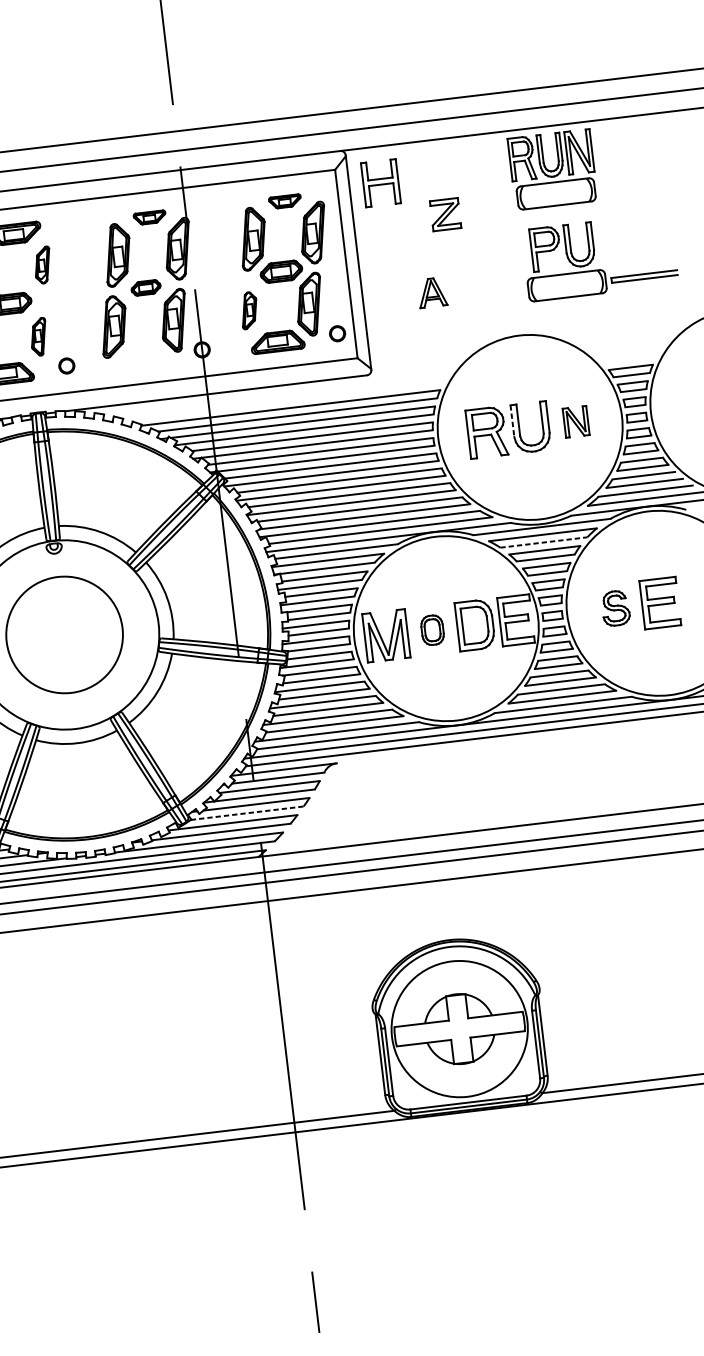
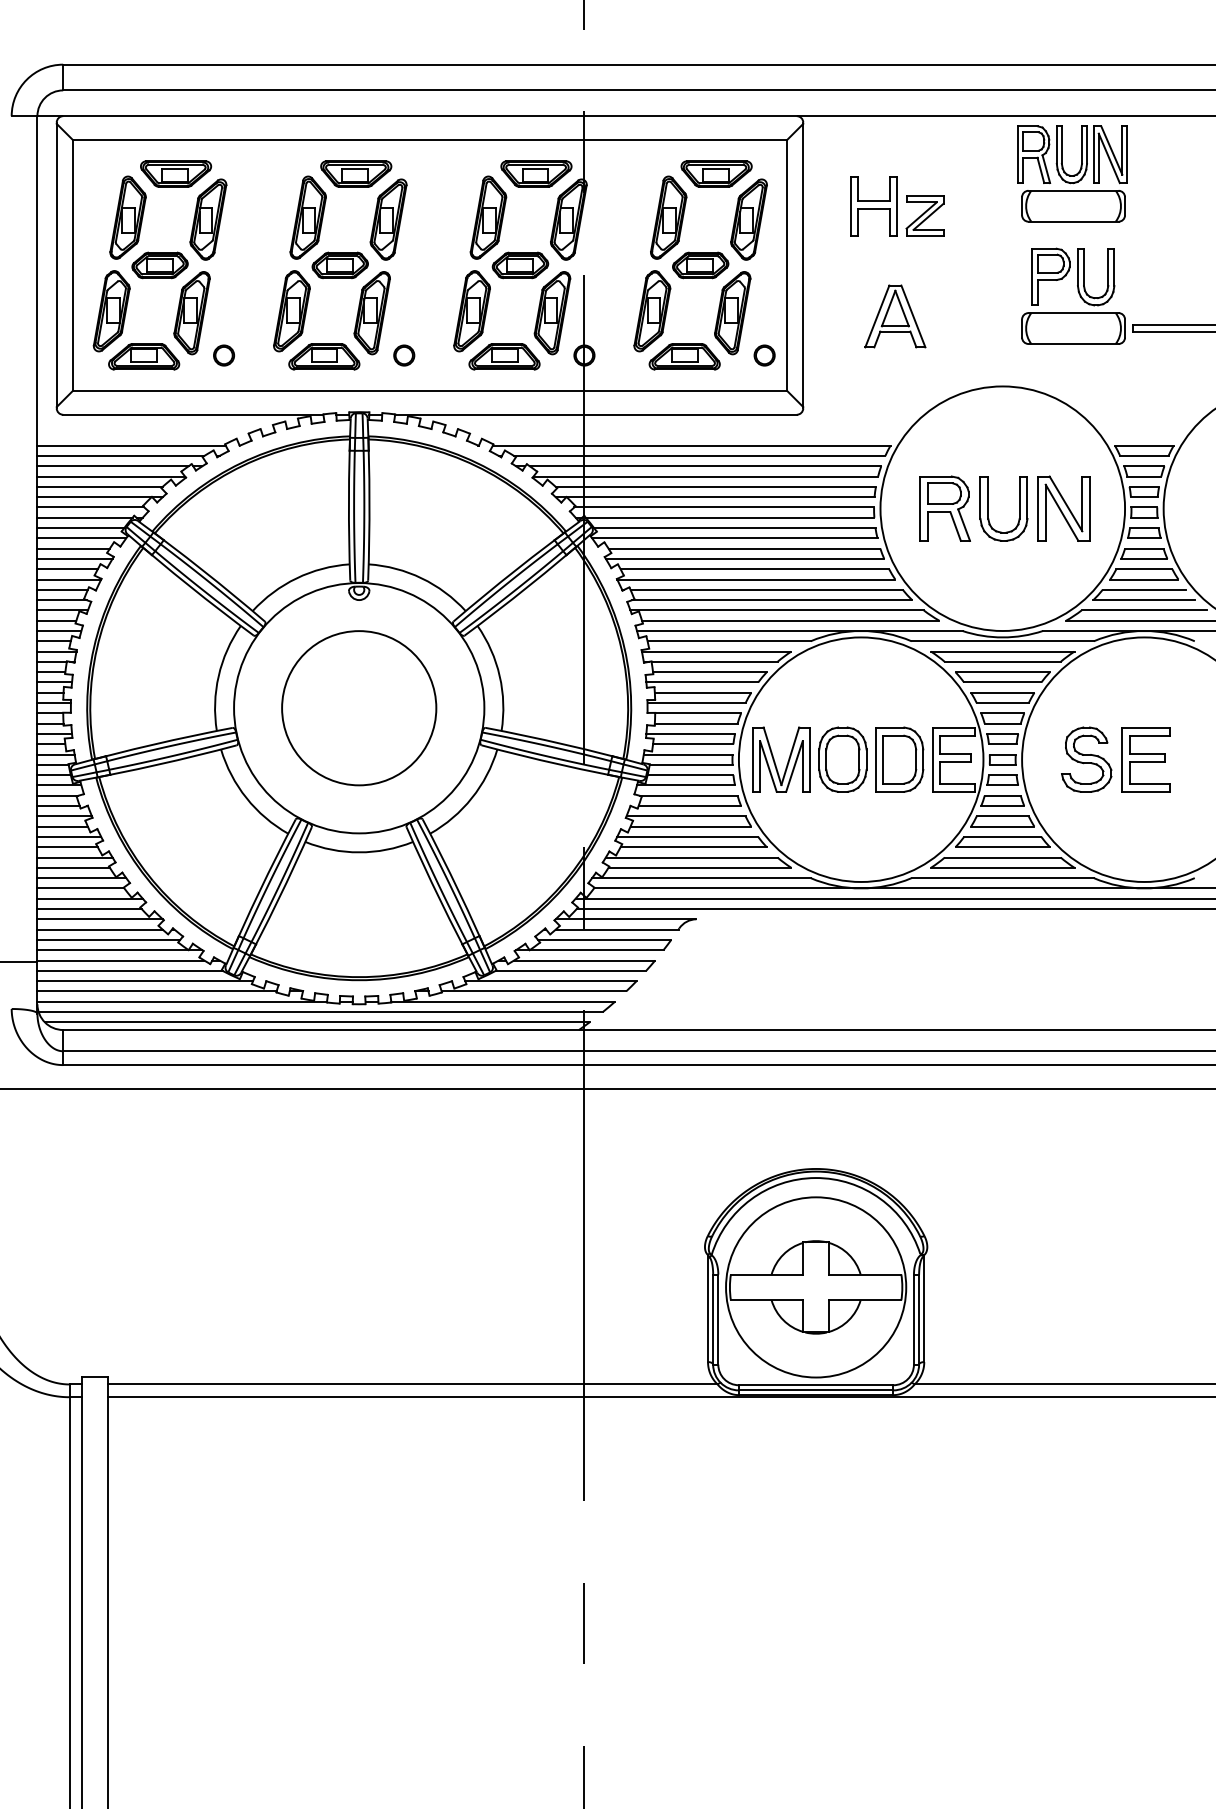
part: (380, 183) -> (873, 206), moved
part: (285, 201) -> (716, 173), size x1.67
part: (149, 217) -> (536, 173), size x1.67
part: (42, 265) -> (388, 219), size x1.67
part: (146, 287) -> (520, 265), size x1.43
part: (432, 292) -> (895, 316), size x1.67
part: (249, 310) -> (652, 311), size x1.67
part: (38, 337) -> (371, 313), size x1.67
part: (142, 357) -> (504, 356), added
line: (512, 421) -> (980, 498), dashed -> solid
part: (575, 421) -> (1063, 508), size x1.67
line: (543, 542) -> (1002, 661), dashed -> solid
part: (615, 608) -> (1086, 759), size x1.43
part: (432, 630) -> (842, 759), size x1.67
line: (247, 812) -> (571, 970), dashed -> solid

